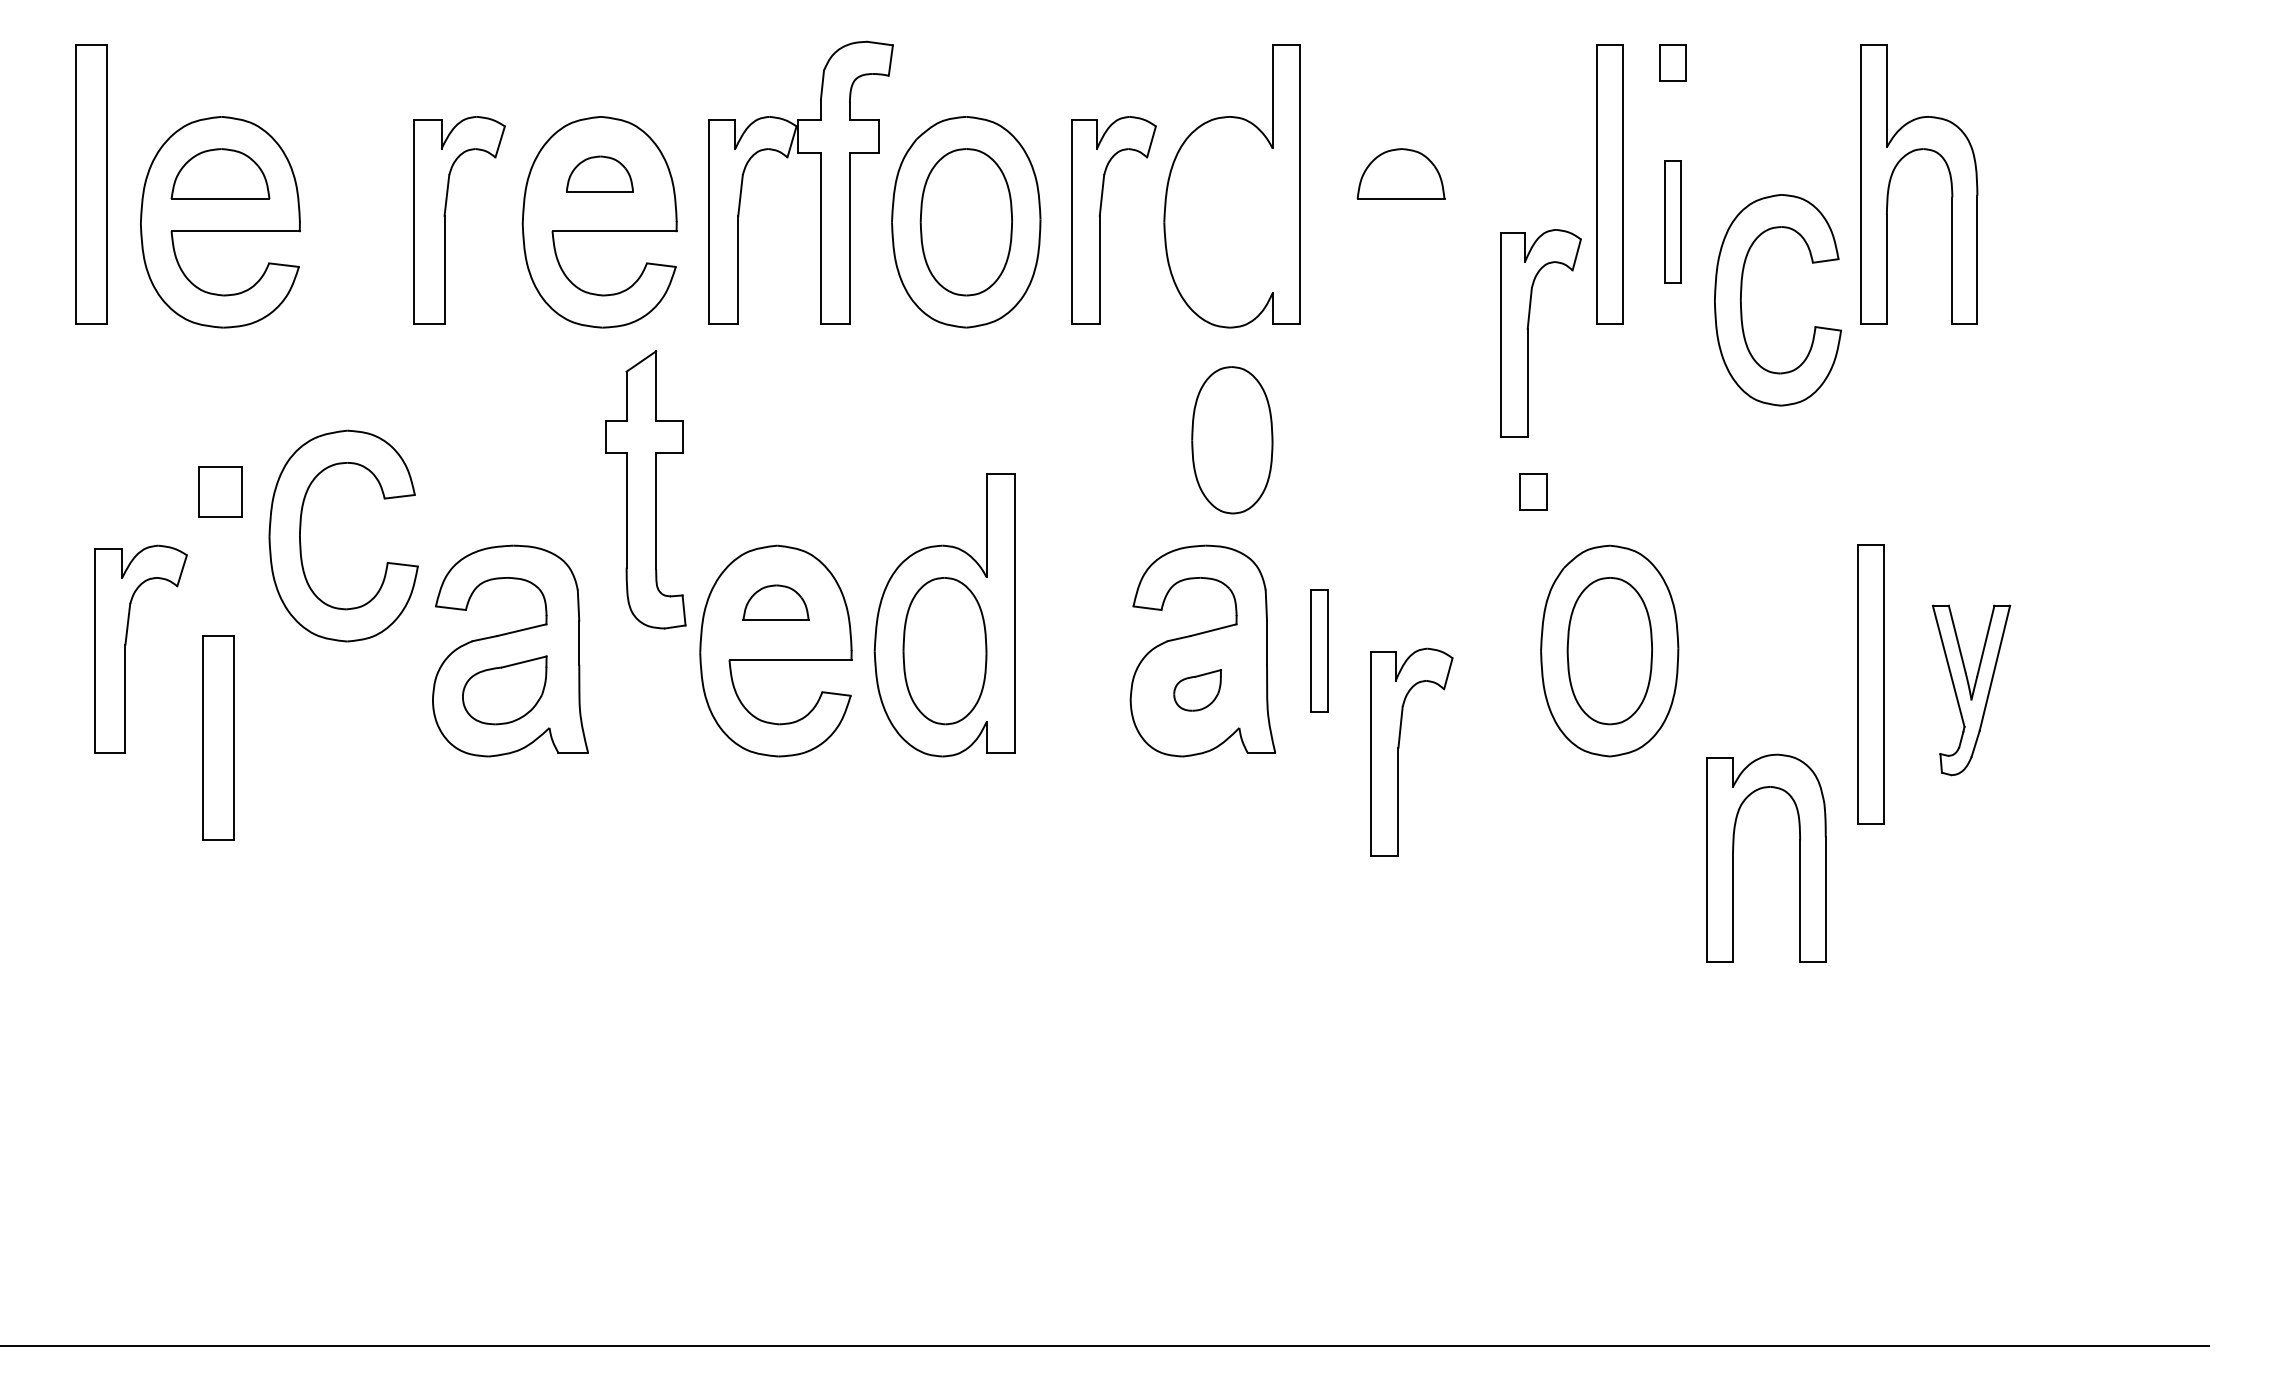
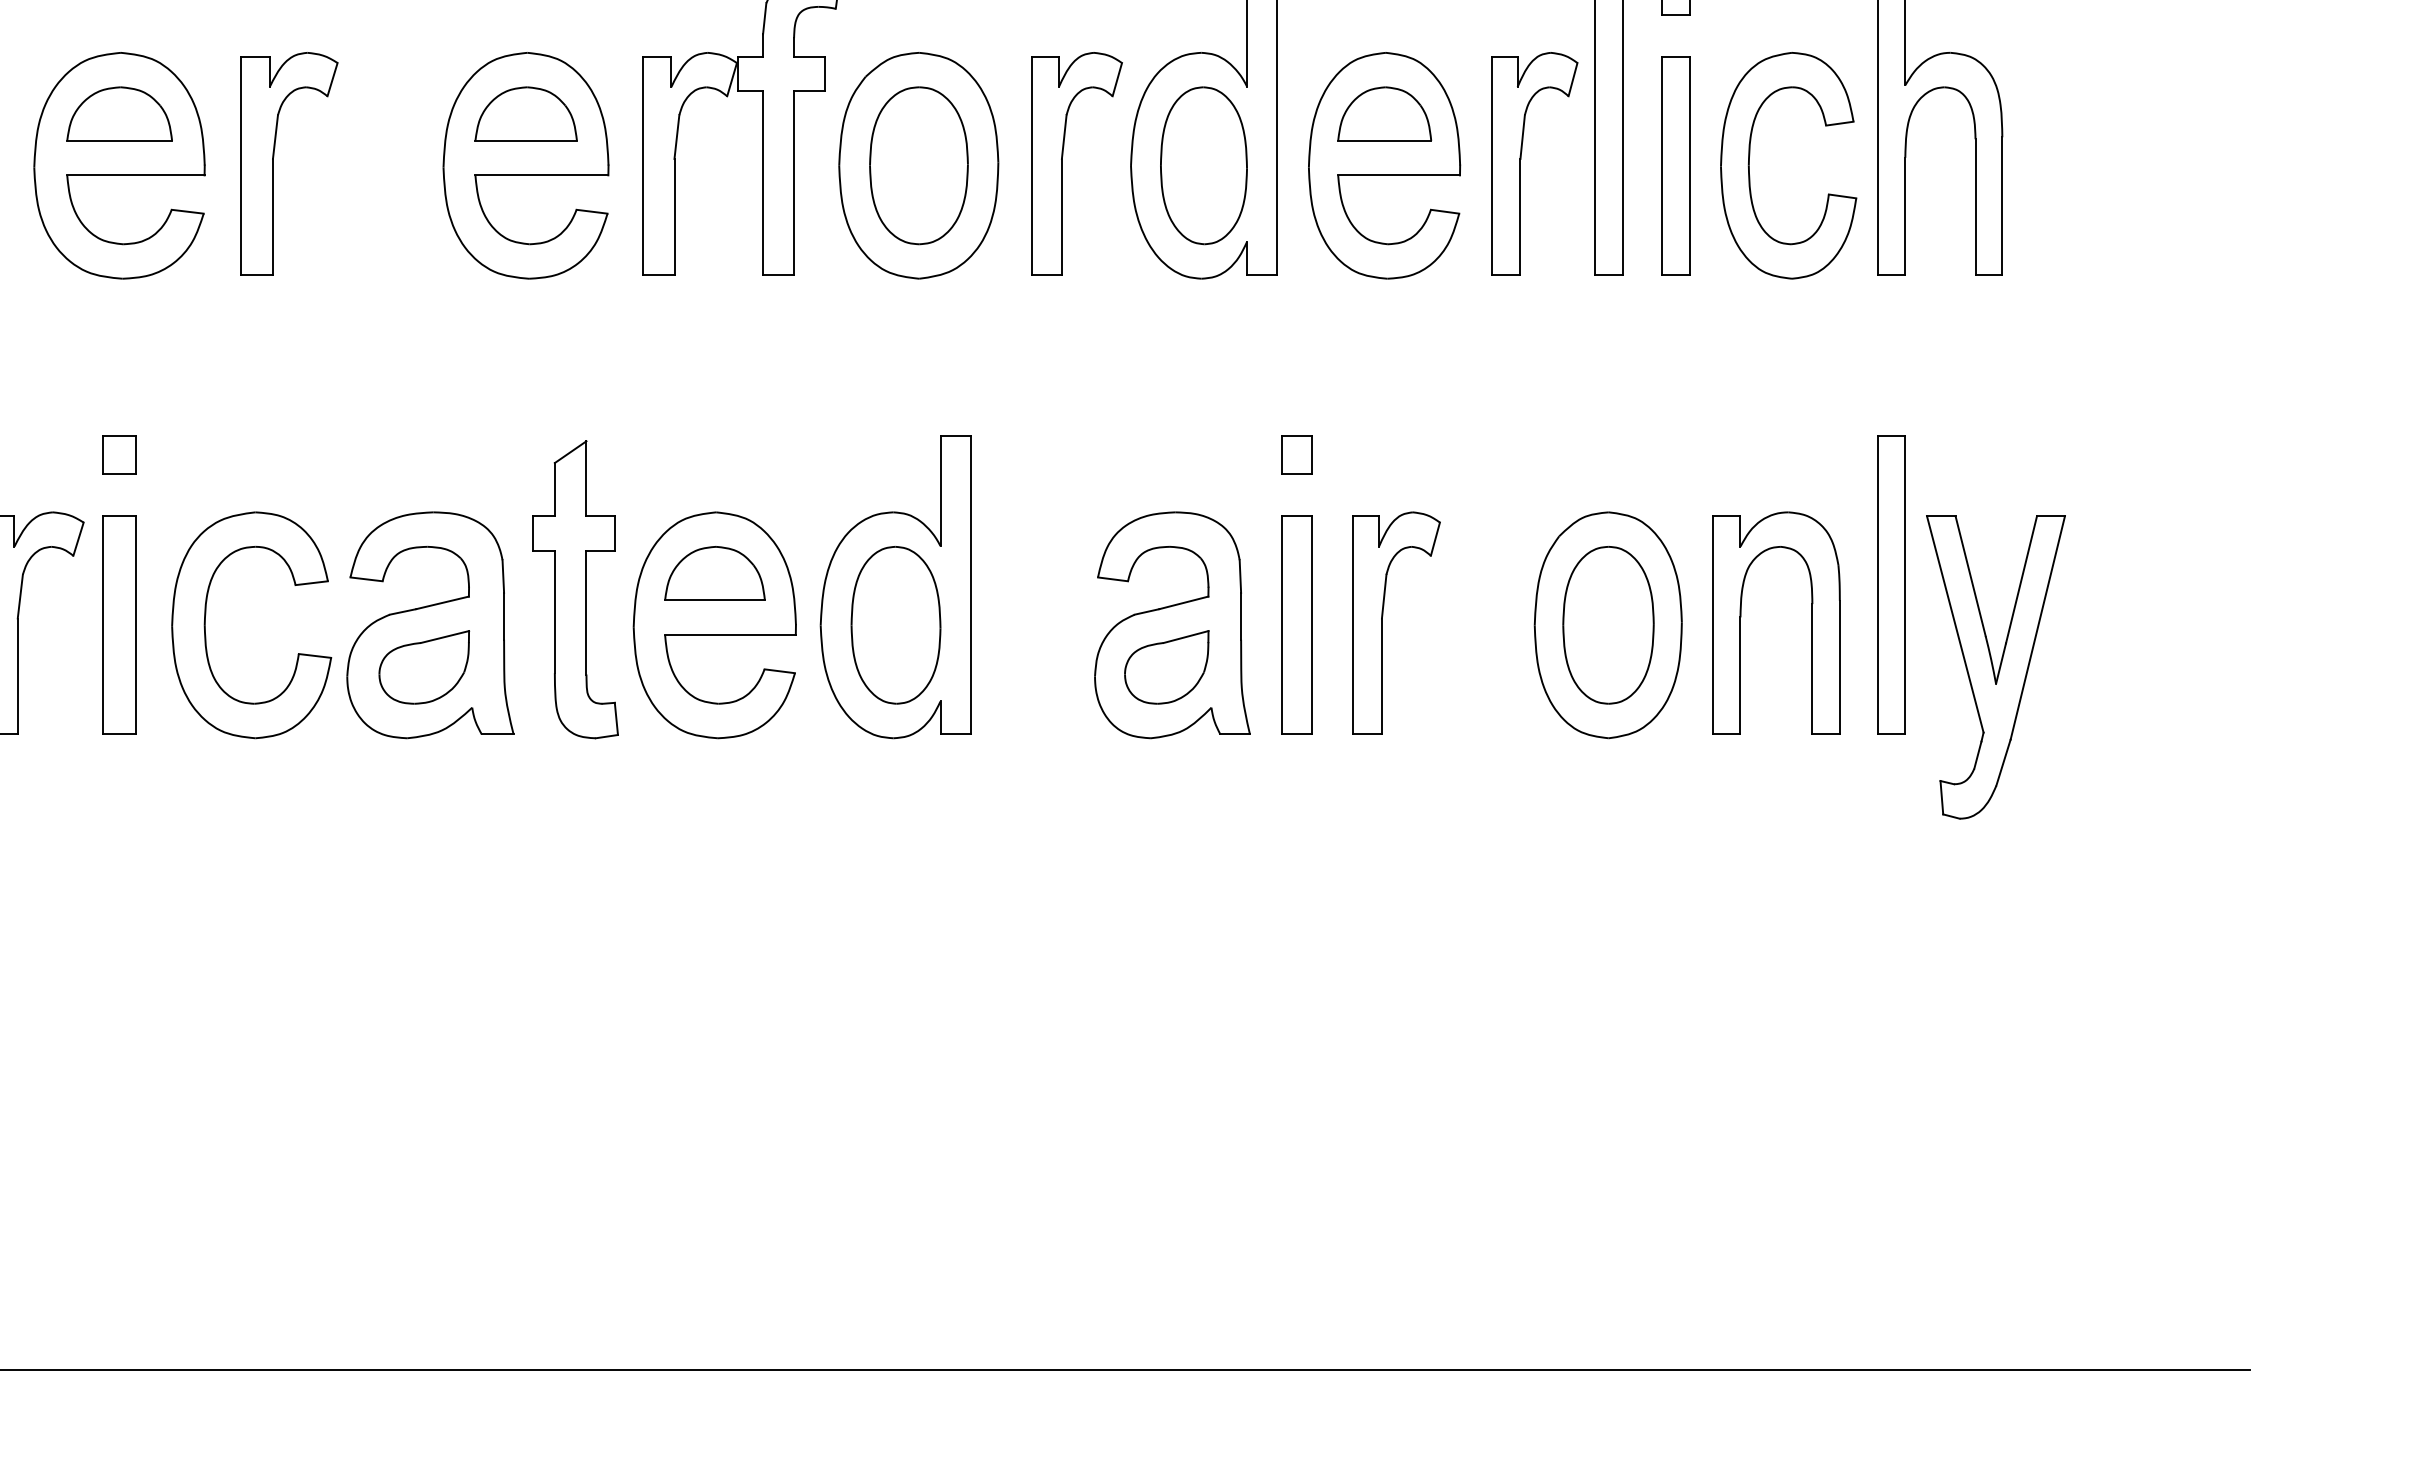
part: (599, 173) -> (525, 113), size x1.43
part: (445, 220) -> (273, 163), moved
part: (1672, 221) -> (1675, 164), size x1.67
part: (1400, 222) -> (1384, 166), added
part: (1741, 300) -> (1749, 166), moved
part: (1528, 333) -> (1521, 163), moved
part: (1232, 440) -> (1204, 166), moved
part: (645, 489) -> (575, 589), moved
part: (220, 491) -> (119, 454), size x0.71
part: (1533, 491) -> (1297, 454), moved
part: (301, 528) -> (206, 617), moved
part: (775, 602) -> (714, 573), size x1.43
part: (1319, 650) -> (1297, 624), size x1.67
part: (1870, 684) -> (1890, 585), moved
part: (1197, 690) -> (1166, 667), size x1.67
part: (1971, 690) -> (1996, 667), size x1.67
part: (218, 737) -> (119, 624), moved
part: (1399, 748) -> (1383, 619), moved
part: (1733, 857) -> (1740, 622), moved

